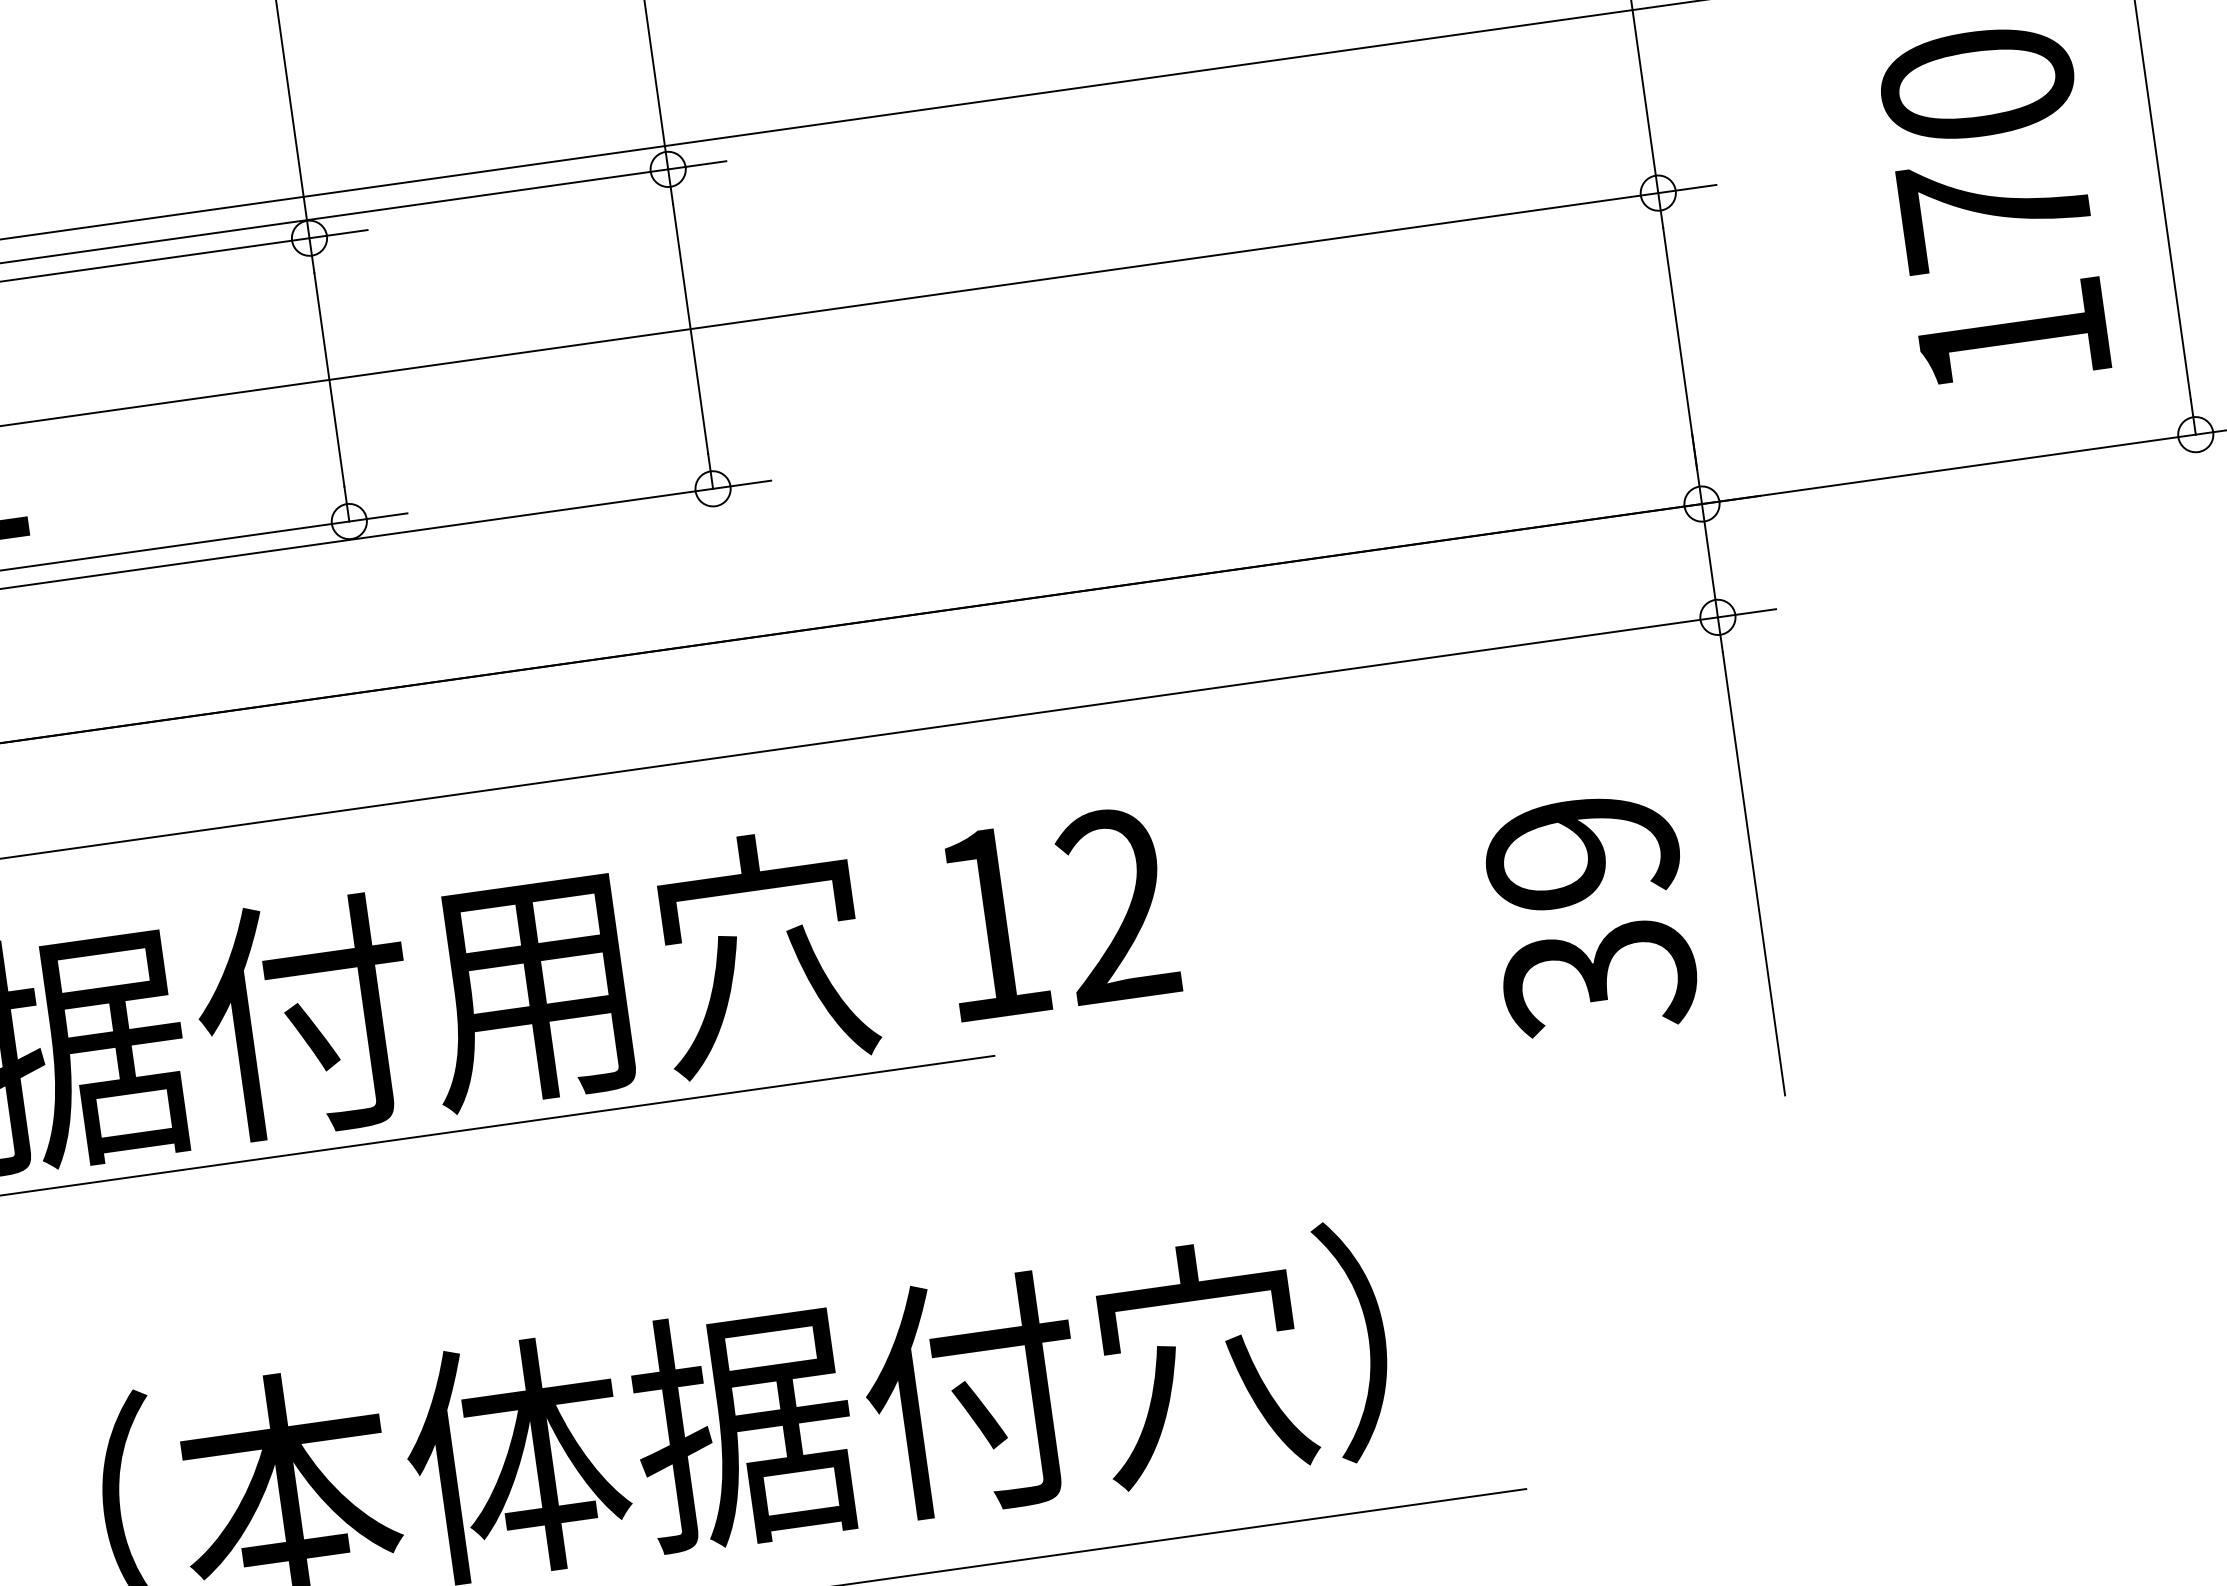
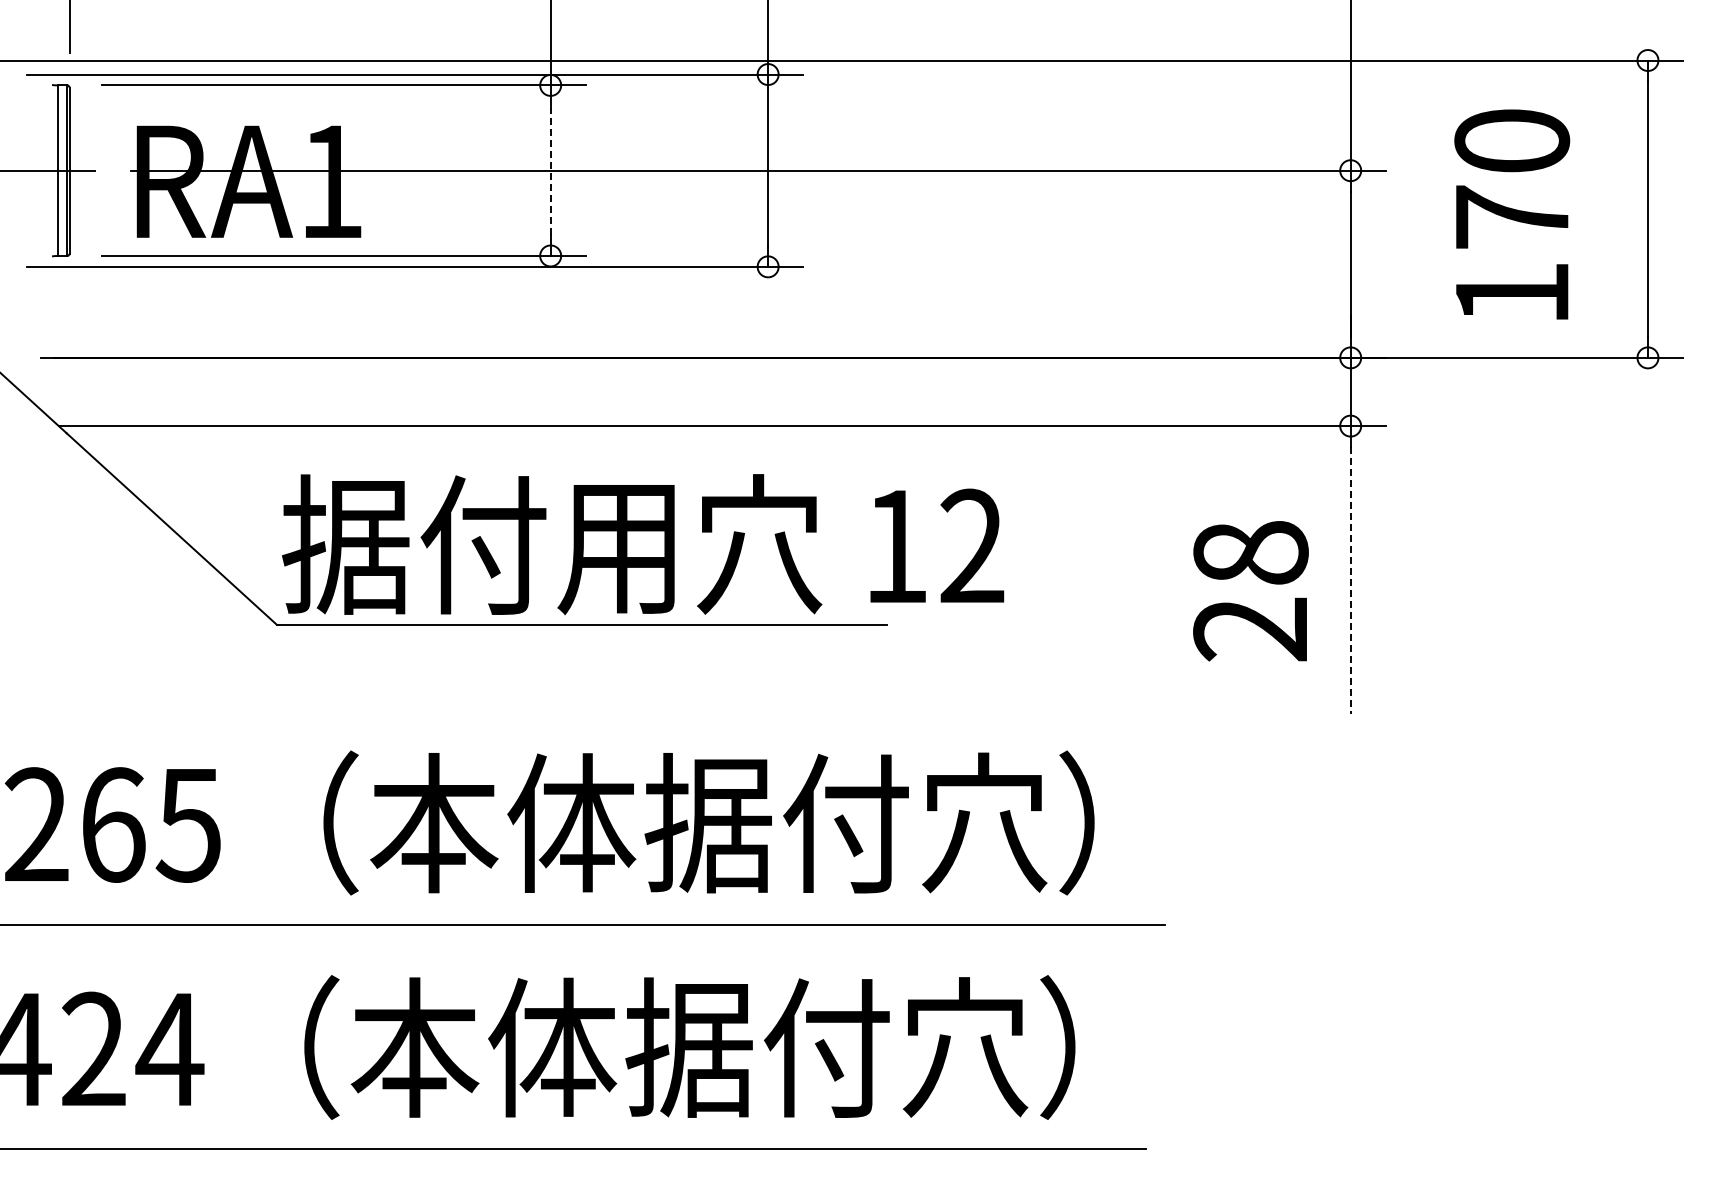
text: (1995, 206) -> (1512, 214), moved
line: (329, 379) -> (550, 170), solid -> dashed
line: (1753, 873) -> (1350, 580), solid -> dashed
text: (1590, 917) -> (1250, 592), 39 -> 28

